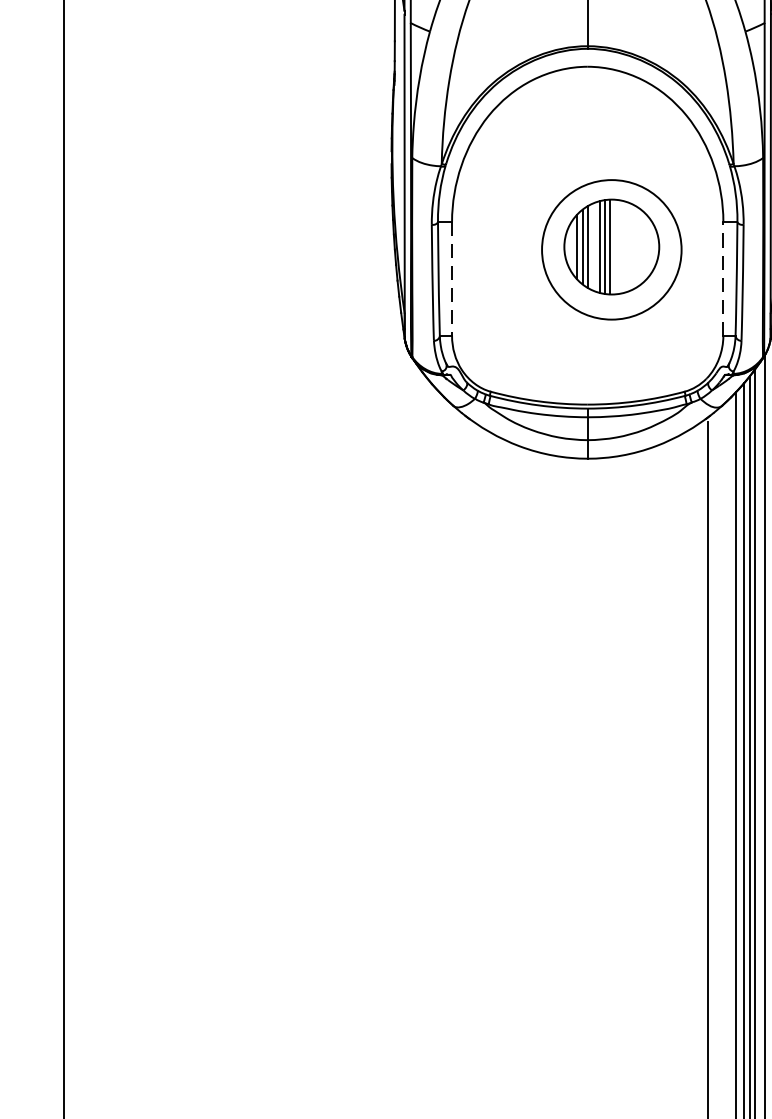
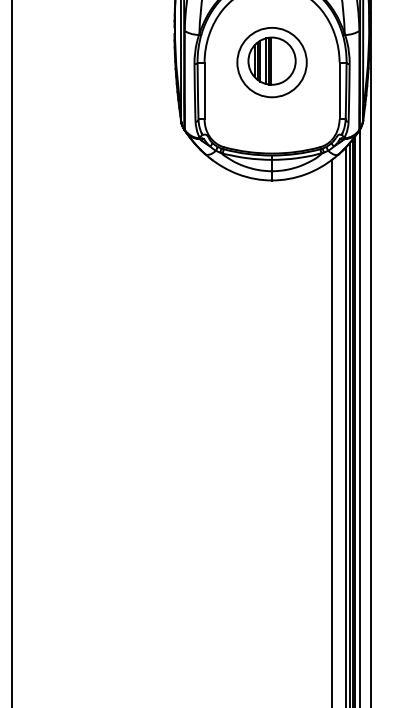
part: (610, 249) -> (271, 62), moved
line: (723, 277) -> (339, 90), dashed -> solid
line: (451, 279) -> (204, 91), dashed -> solid

